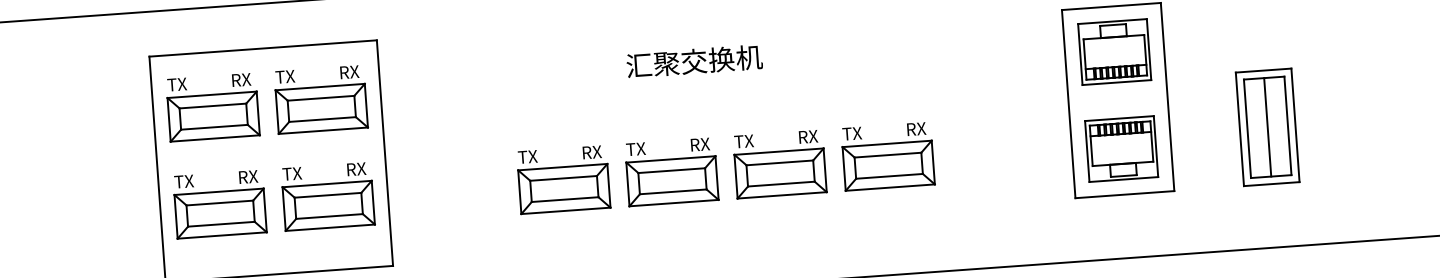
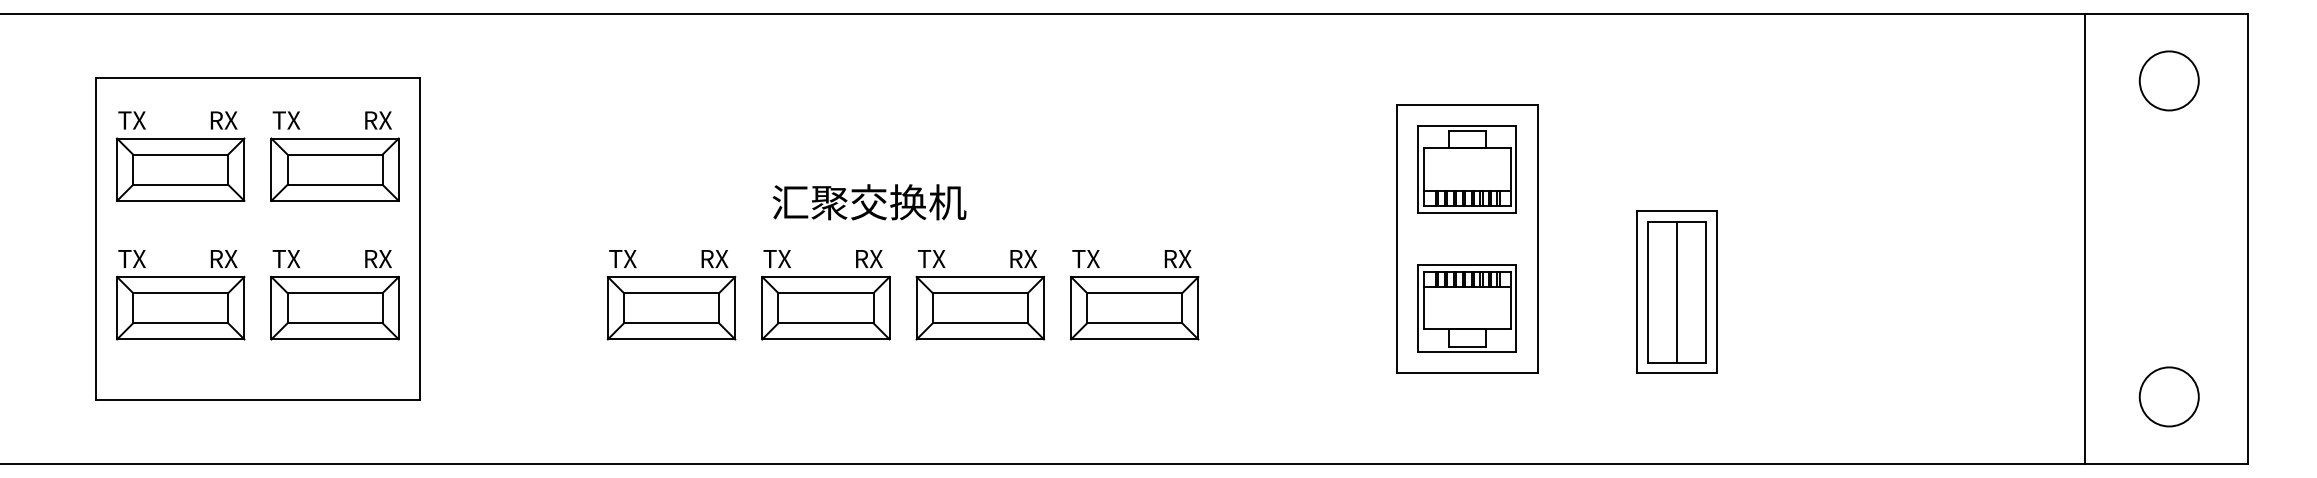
text: (694, 61) -> (869, 202), moved

